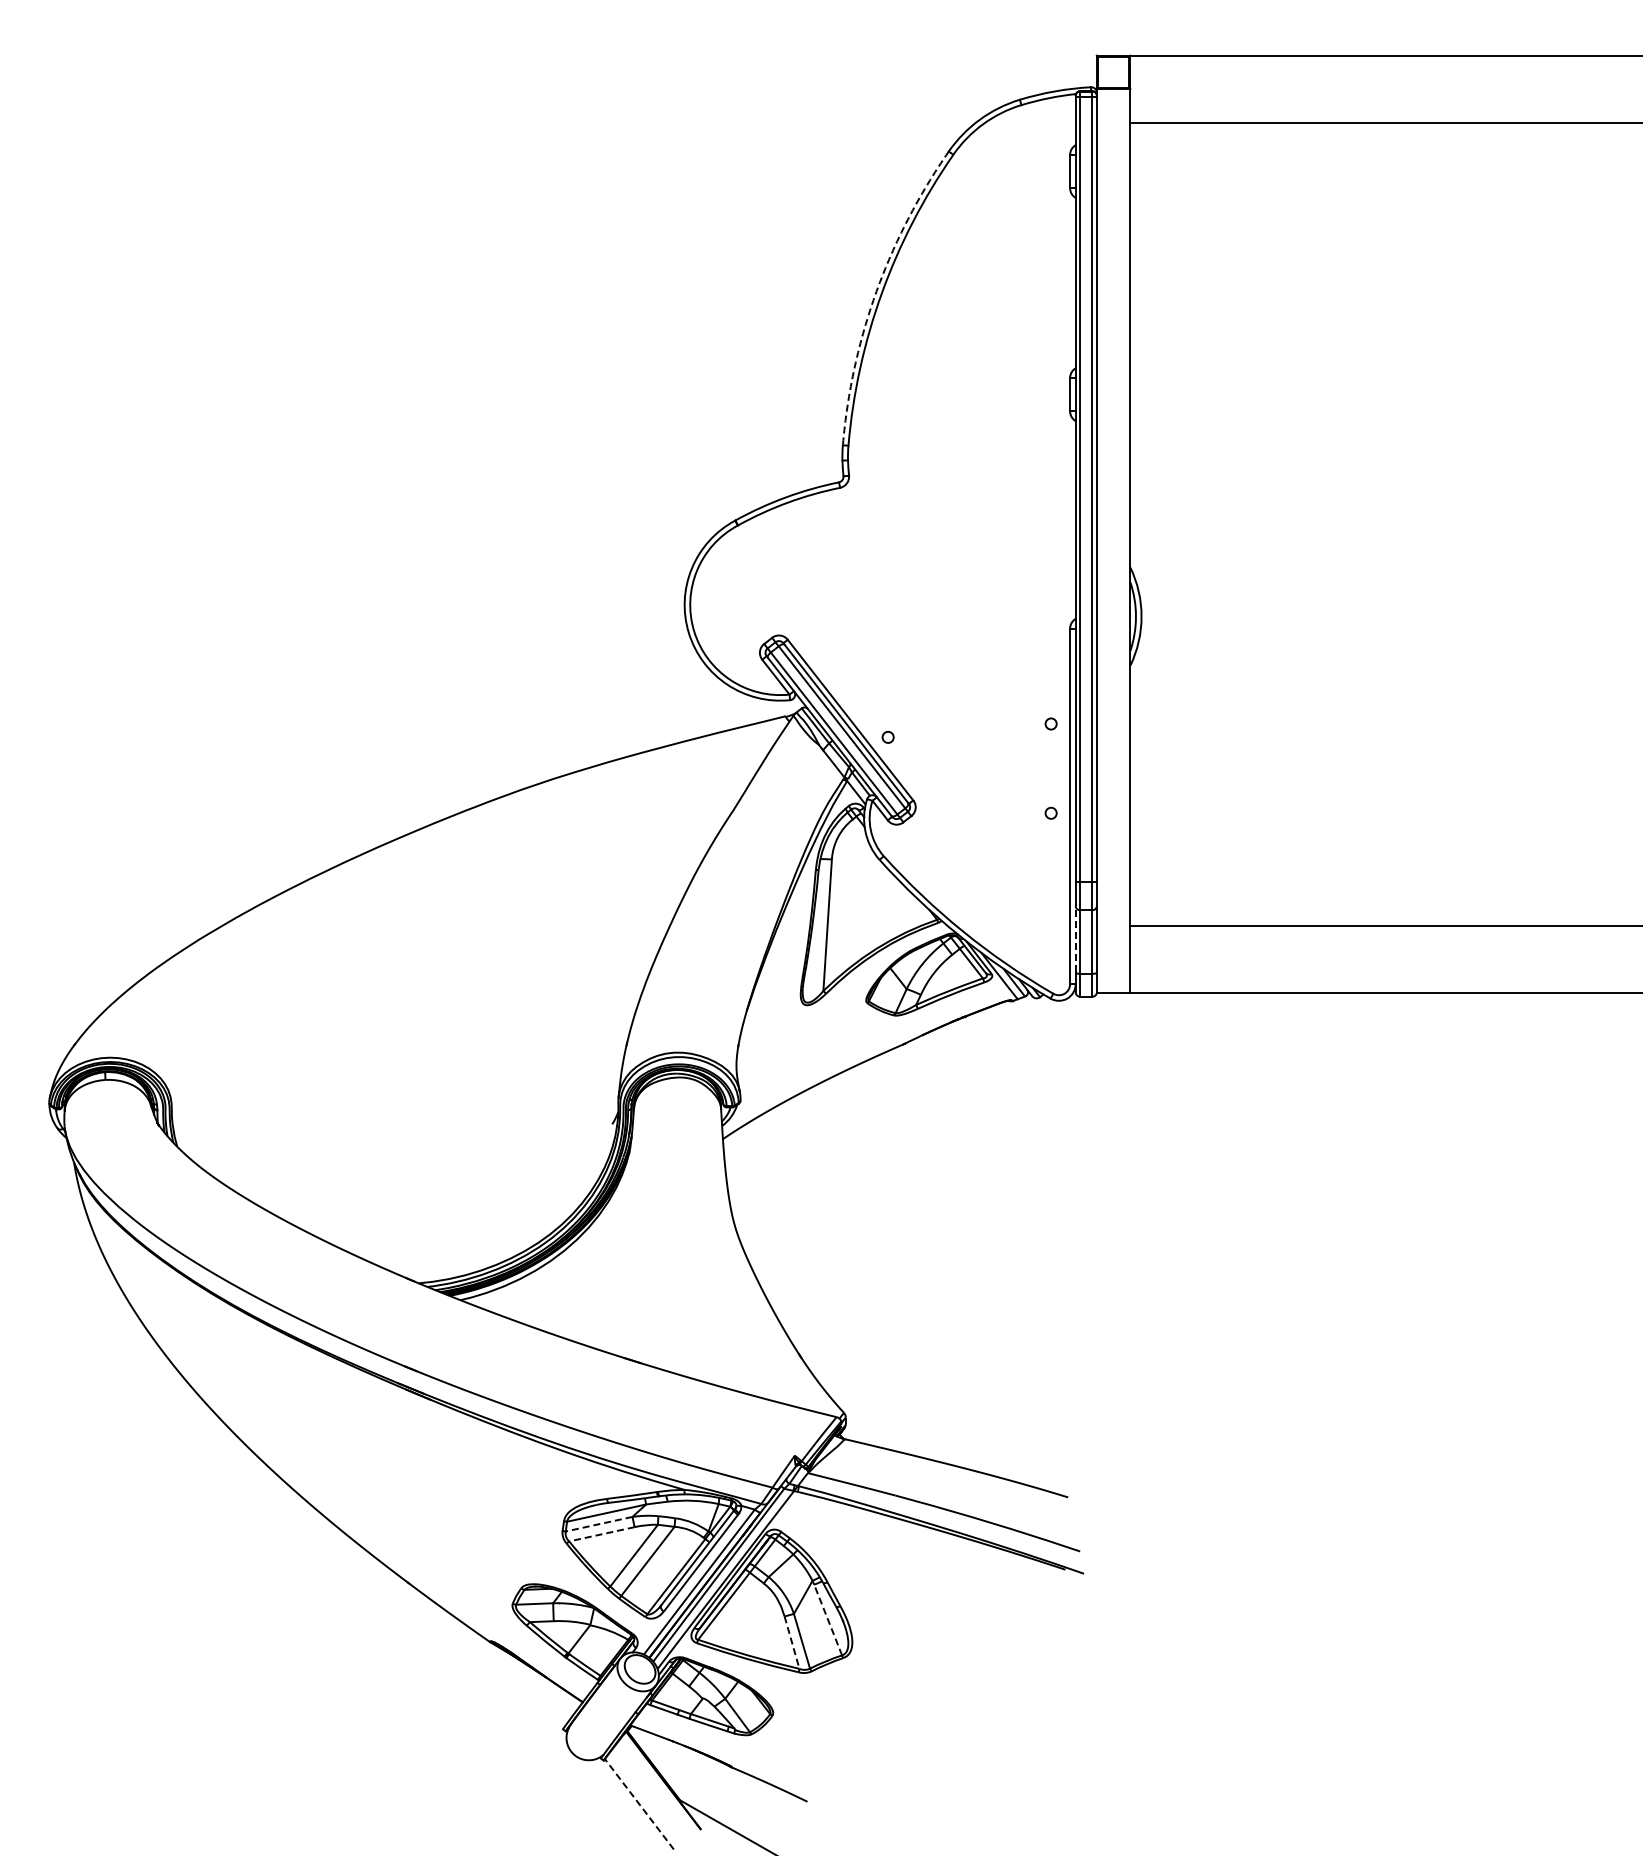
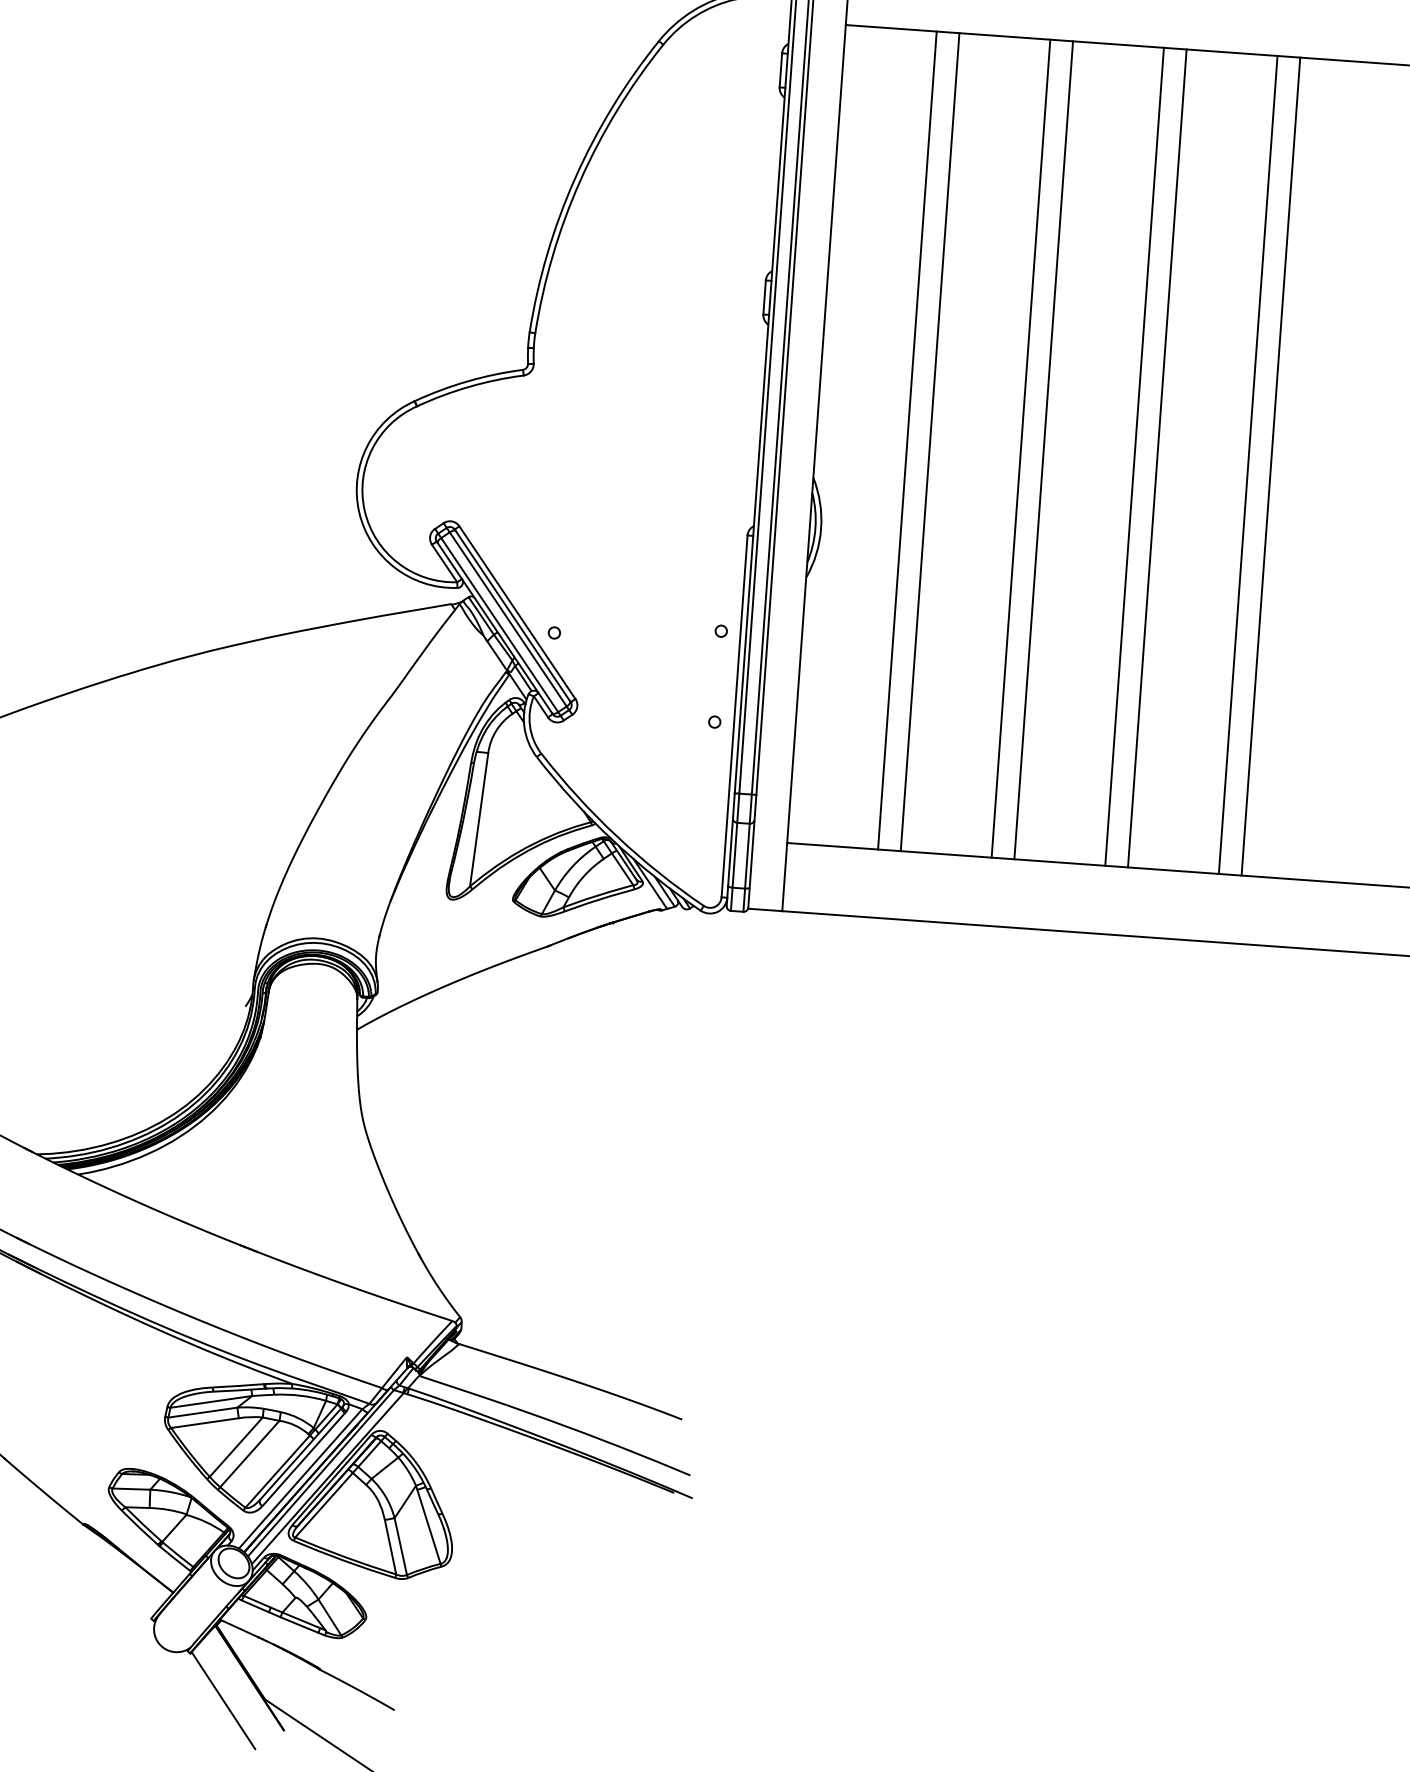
arc: (876, 291) -> (575, 178), dashed -> solid
line: (1219, 524) -> (907, 440), added
line: (1242, 524) -> (930, 442), added
line: (1331, 524) -> (1021, 448), added
line: (1353, 524) -> (1043, 450), added
line: (1442, 524) -> (1134, 456), added
line: (1465, 524) -> (1157, 458), added
line: (1554, 524) -> (1248, 464), added
line: (1576, 524) -> (1270, 466), added
line: (1075, 938) -> (730, 851), dashed -> solid
line: (598, 1524) -> (202, 1412), dashed -> solid
line: (601, 1534) -> (204, 1423), dashed -> solid
line: (828, 1620) -> (429, 1527), dashed -> solid
line: (792, 1643) -> (390, 1548), dashed -> solid
line: (639, 1804) -> (223, 1700), dashed -> solid

